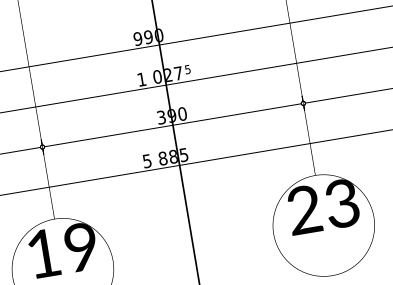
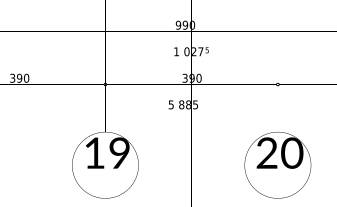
text: (342, 202) -> (292, 152), 23 -> 20

